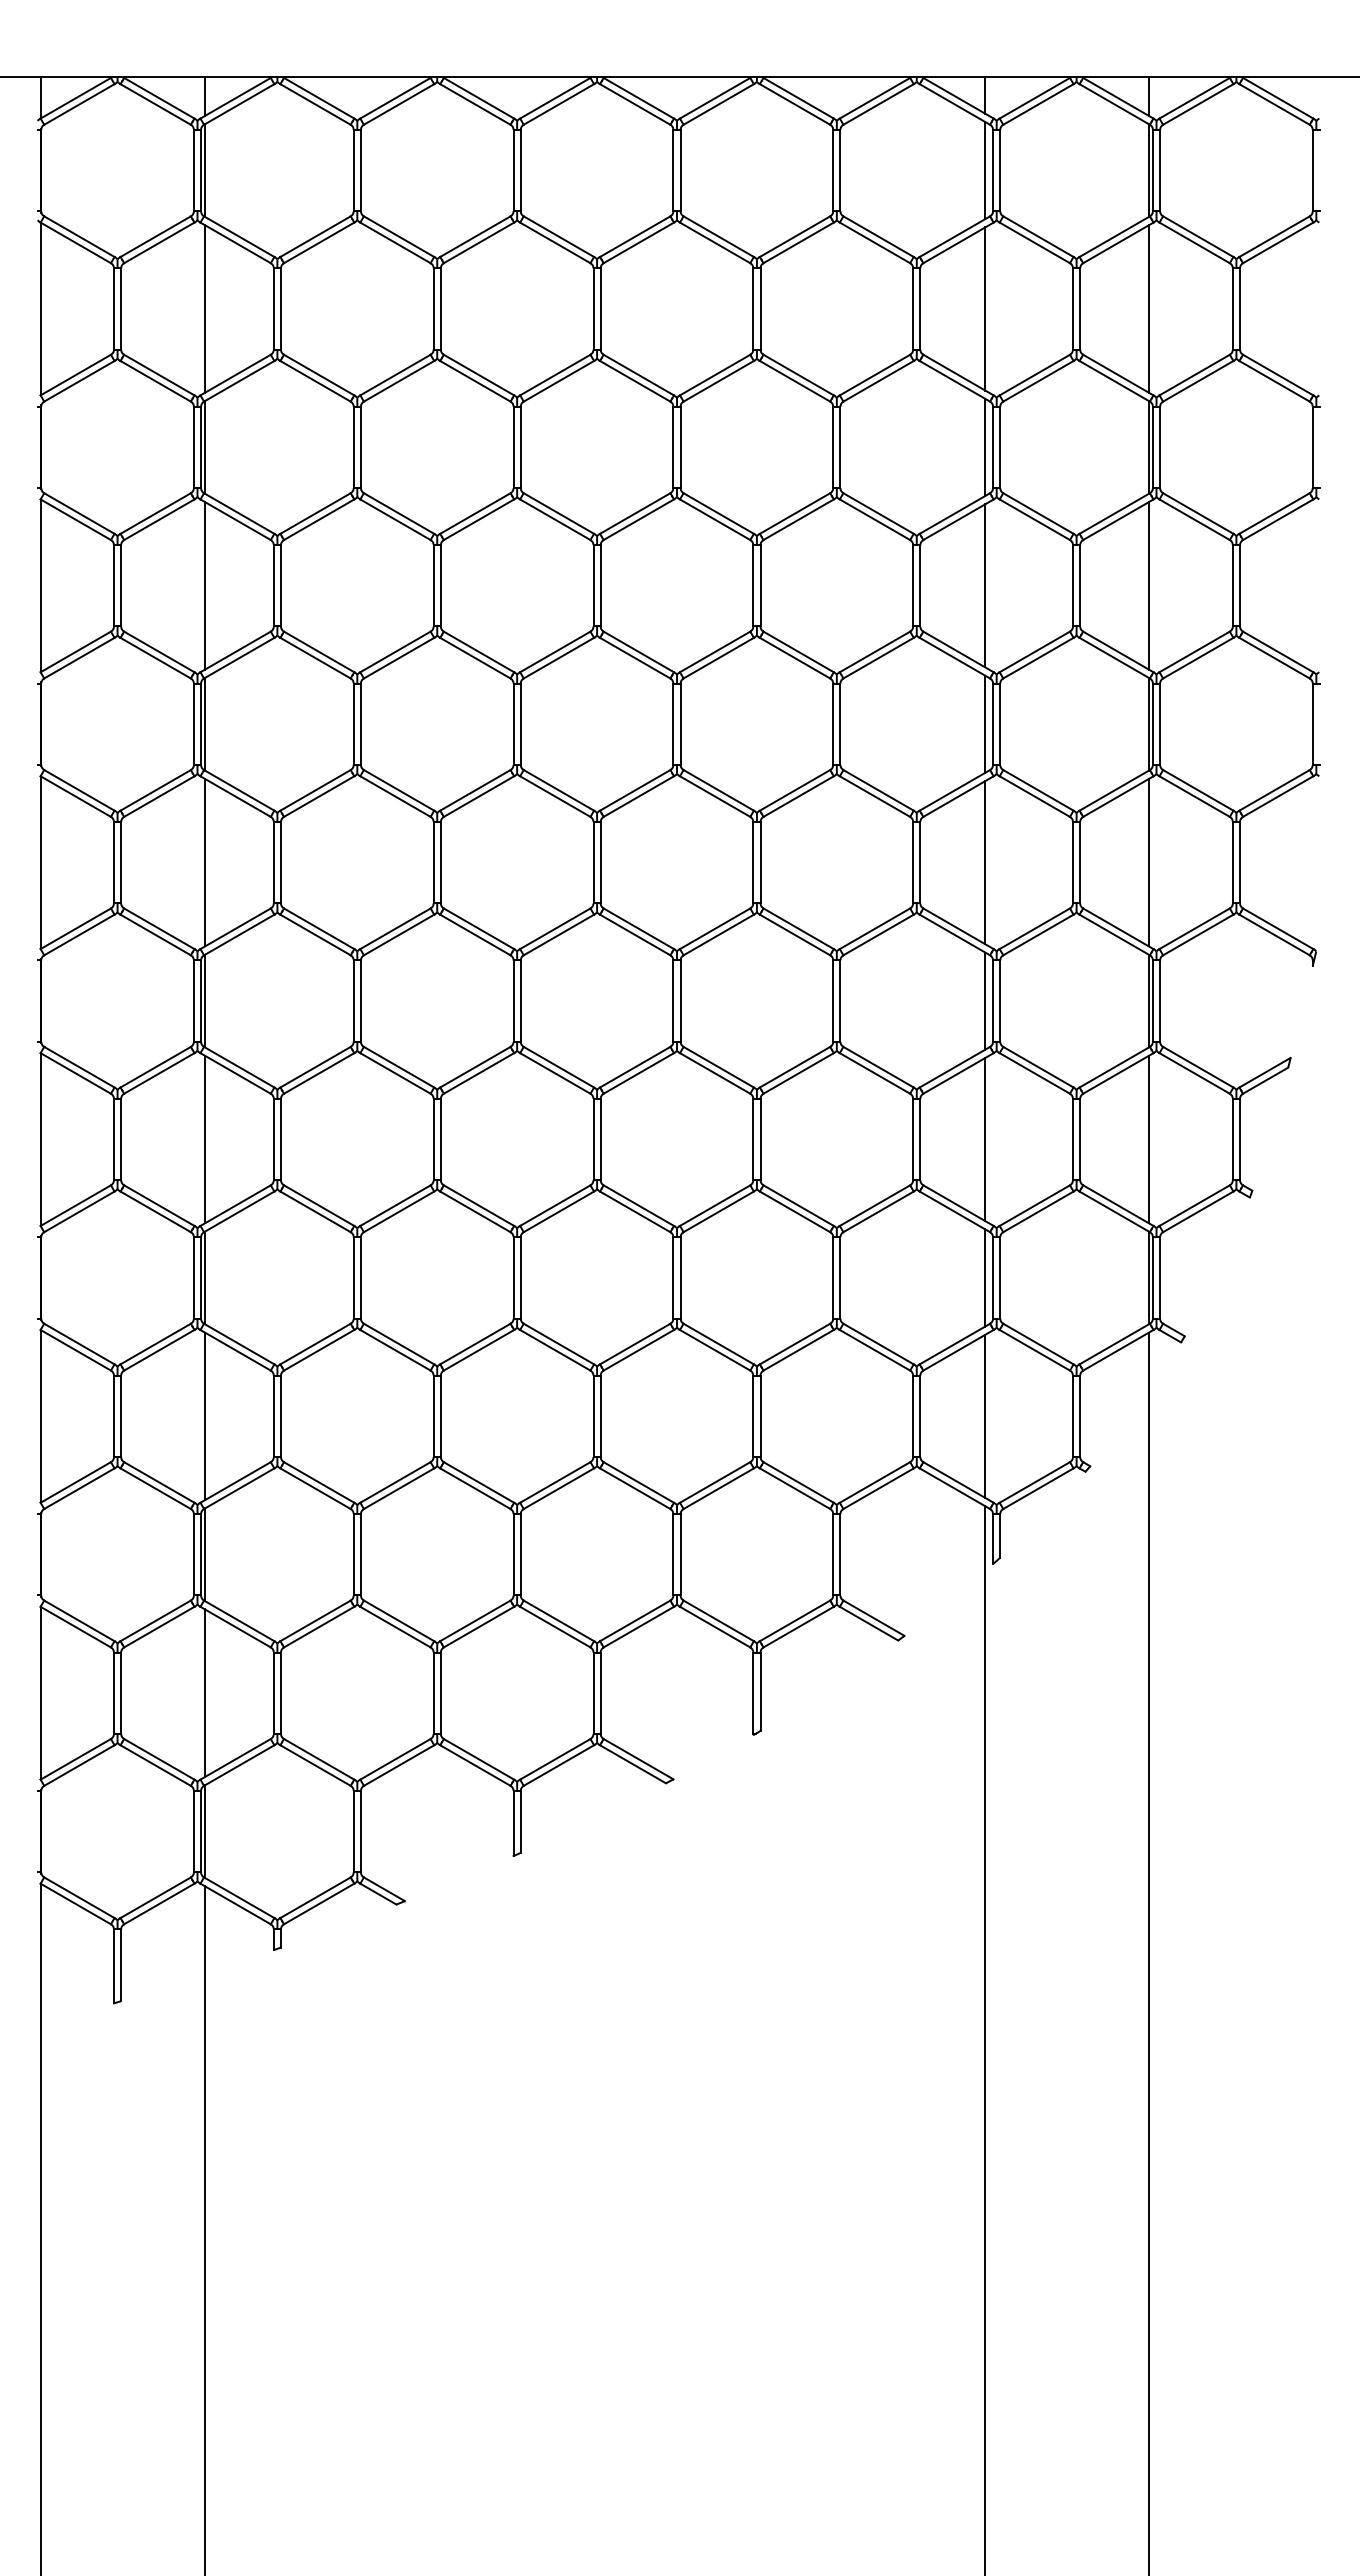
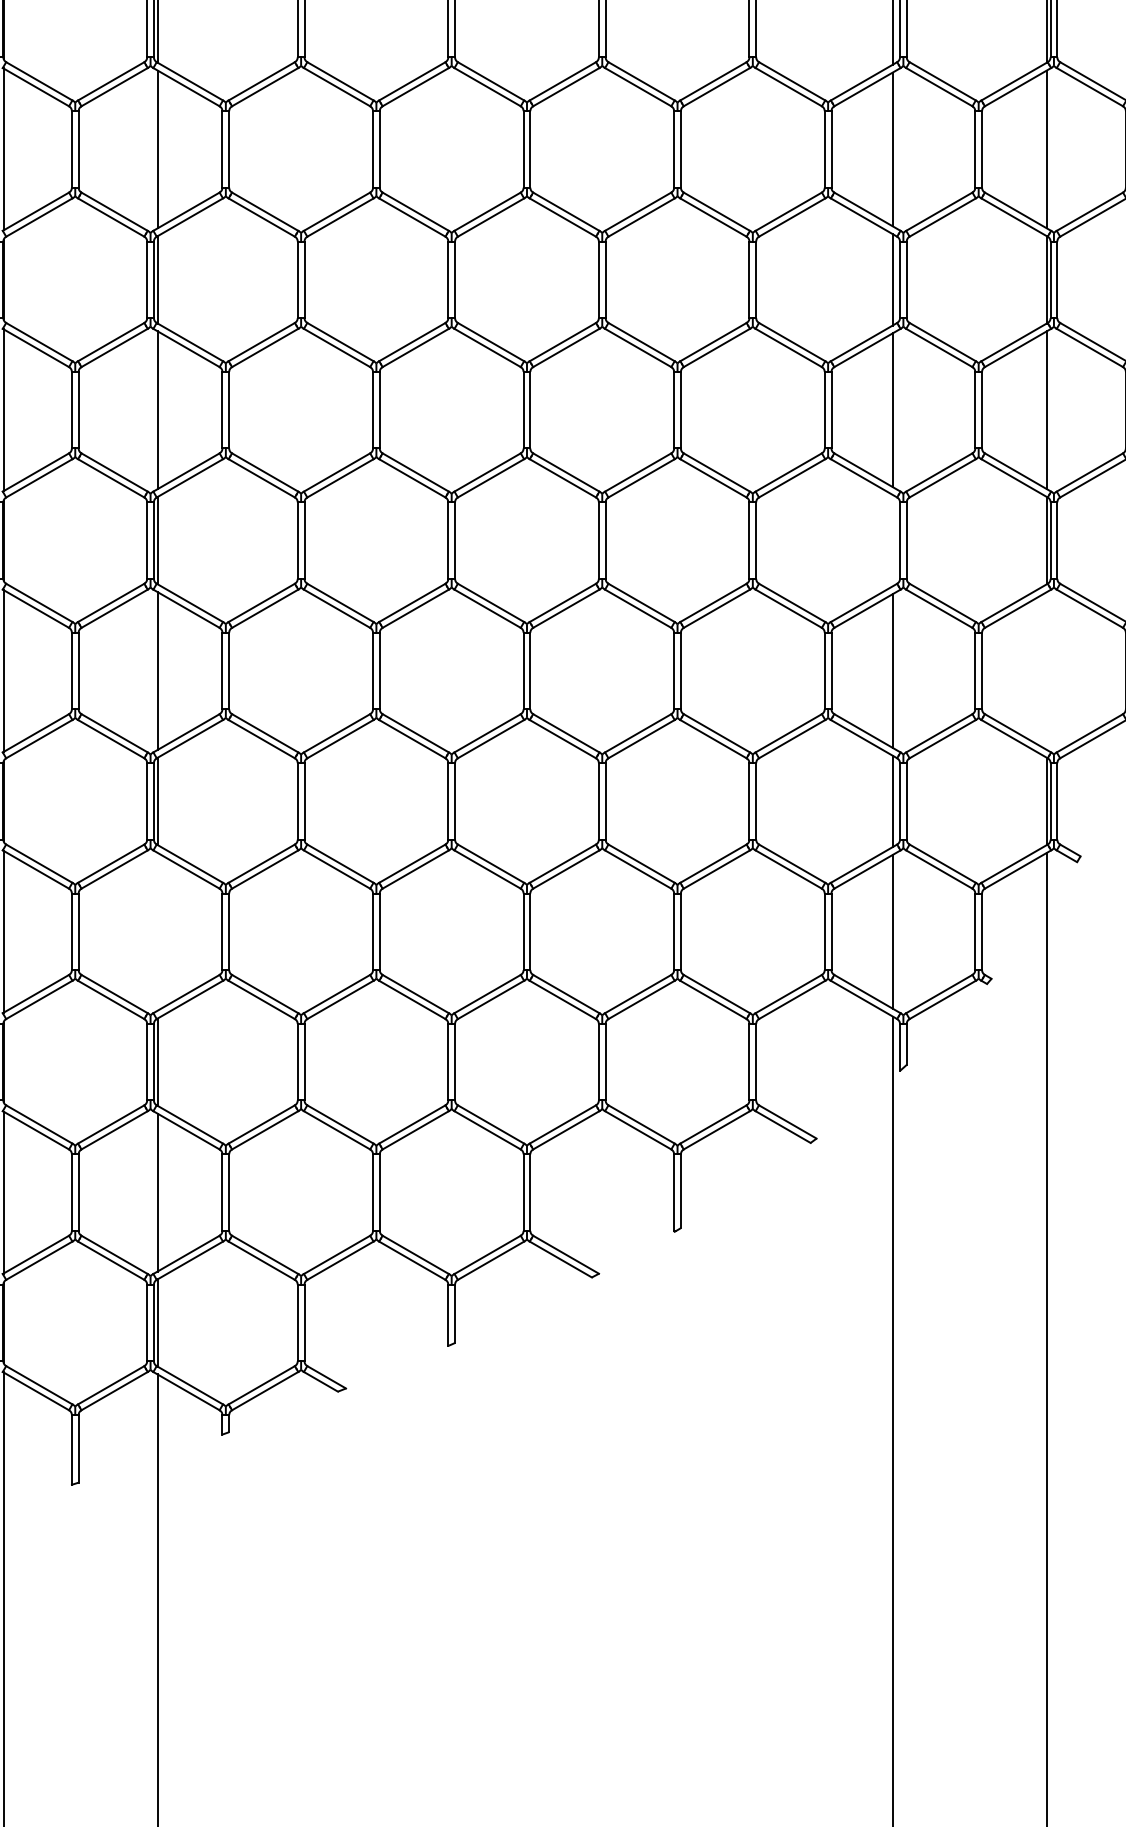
line: (985, 1000) -> (892, 540), removed
line: (1148, 1139) -> (1046, 670), removed
line: (205, 1416) -> (158, 931), removed

